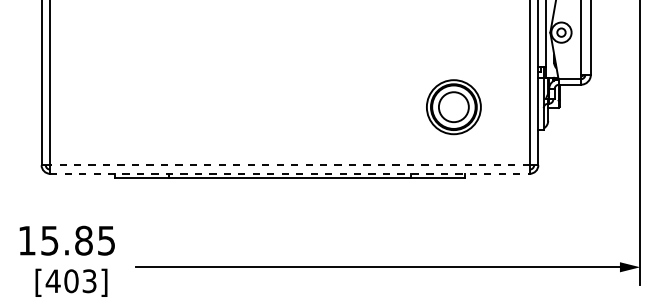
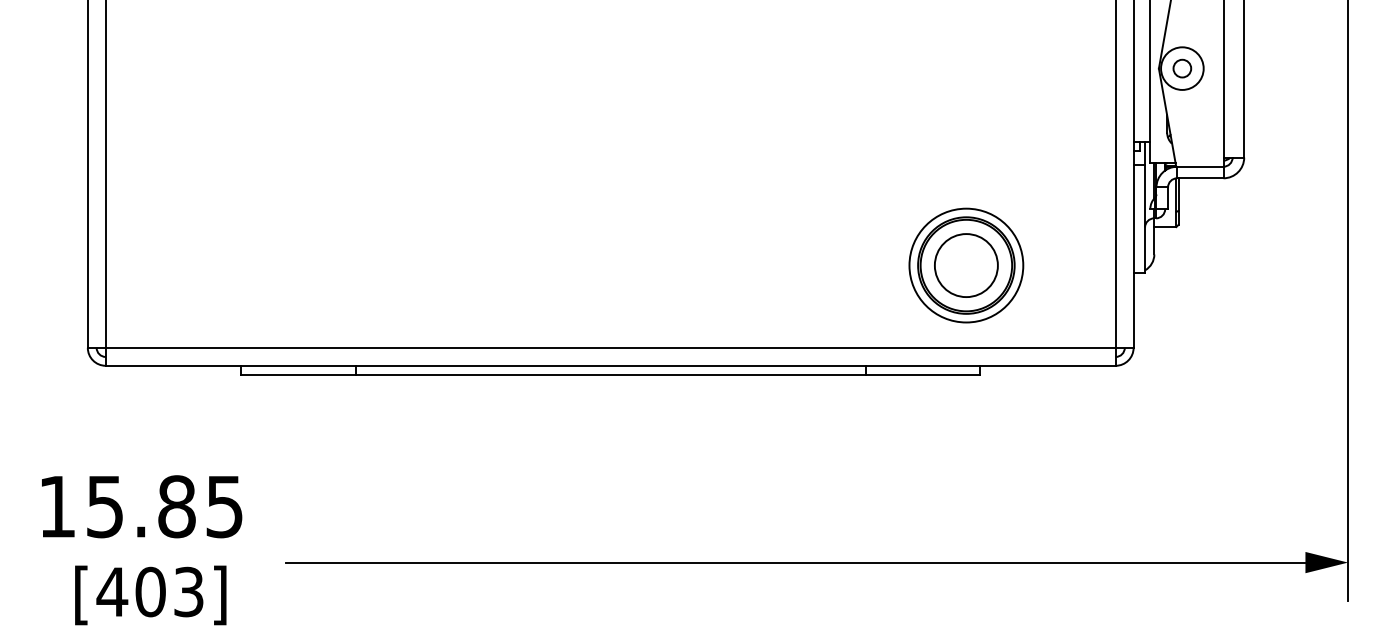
part: (453, 107) -> (965, 266), moved
line: (289, 165) -> (609, 348), dashed -> solid
line: (289, 173) -> (609, 365), dashed -> solid

